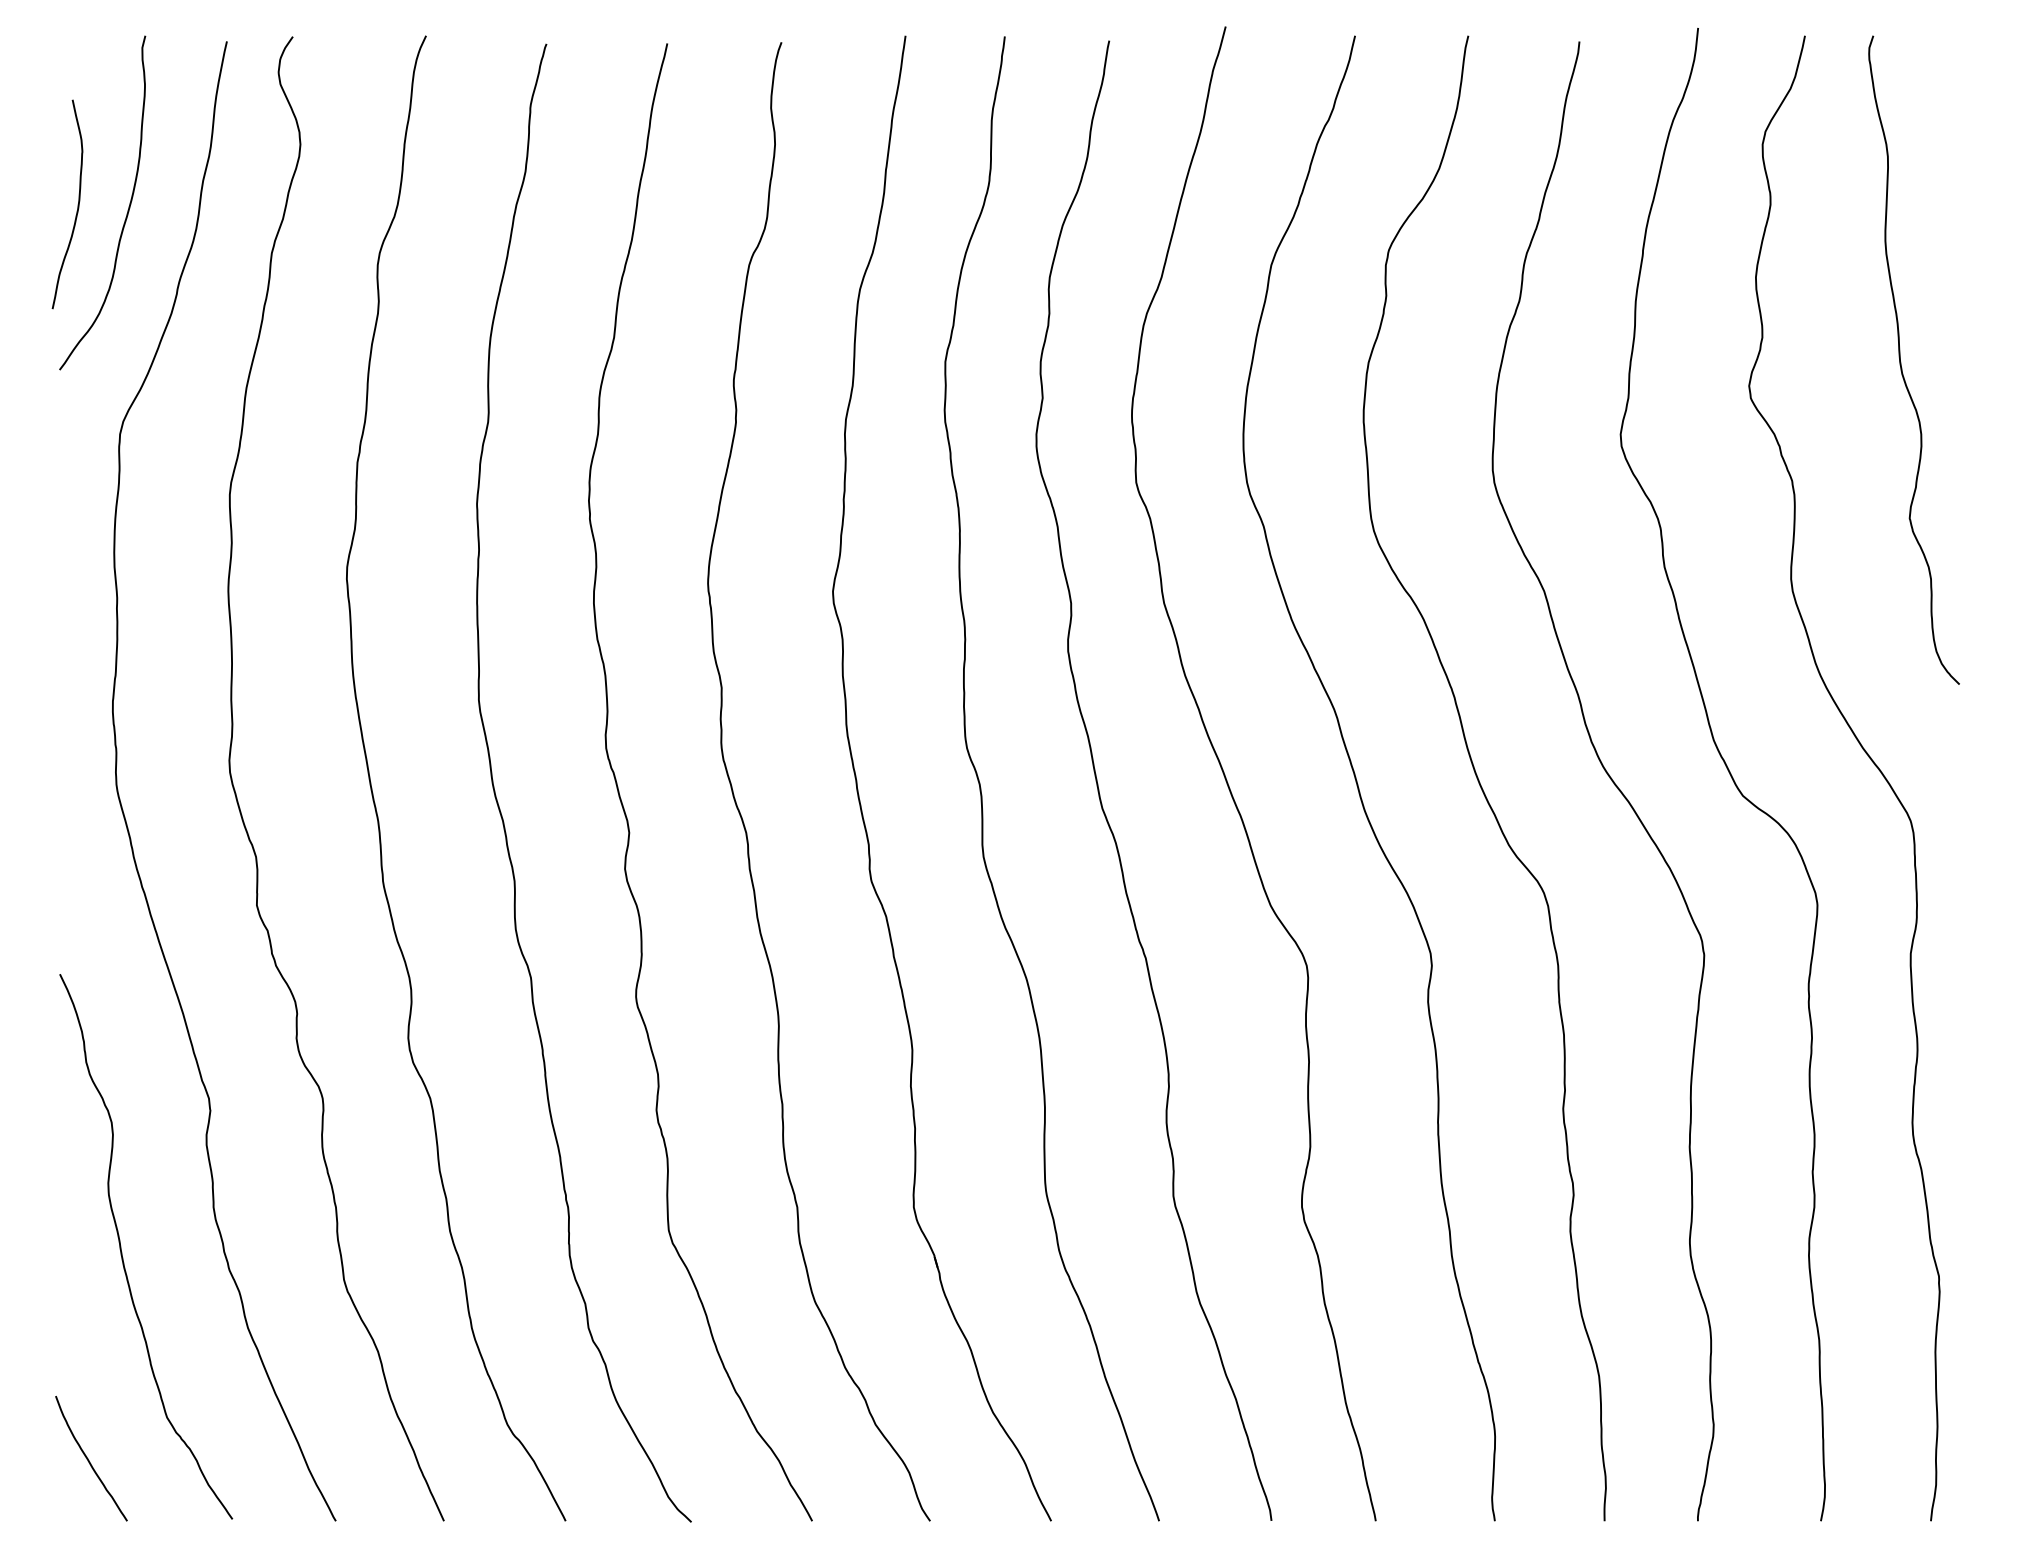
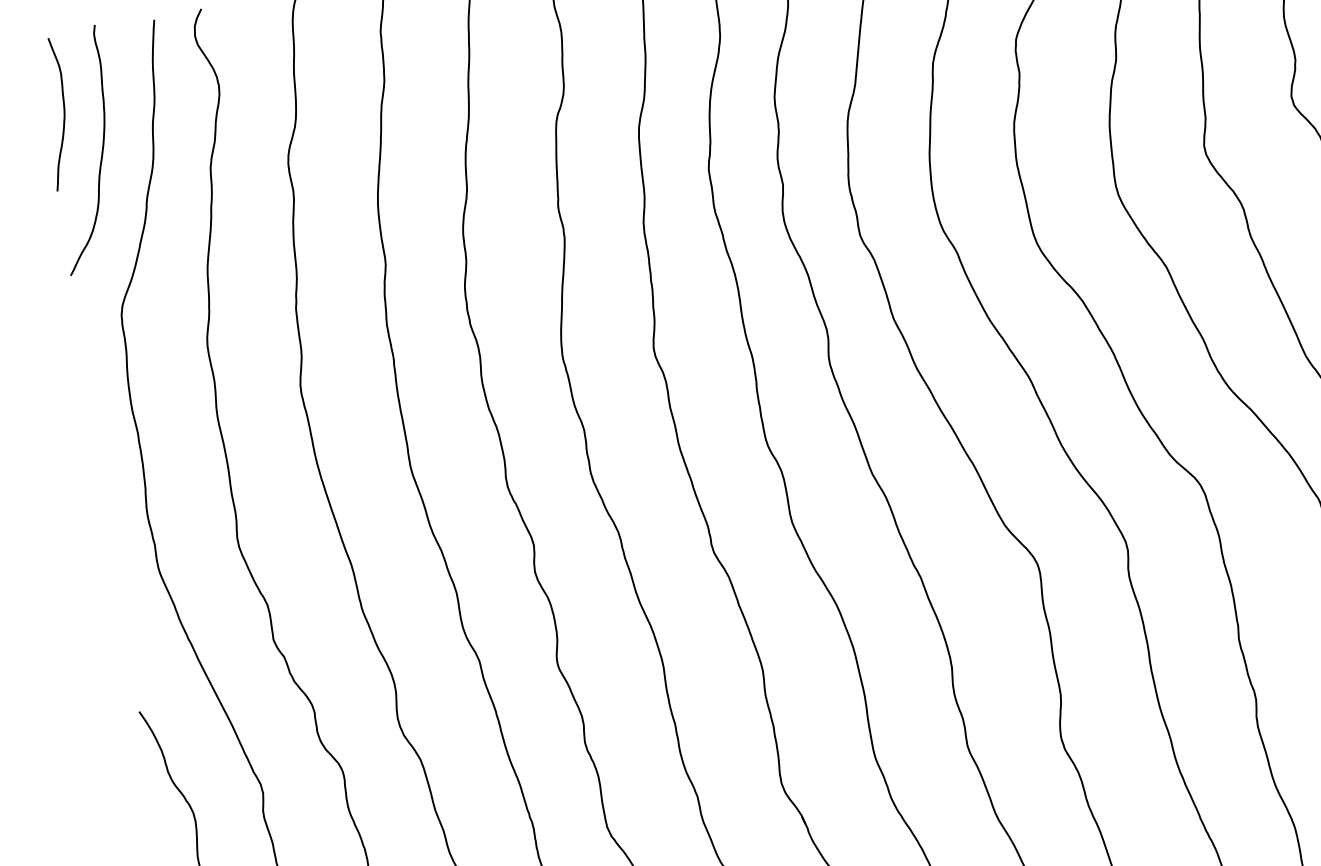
curve: (77, 204) -> (63, 113), moved

